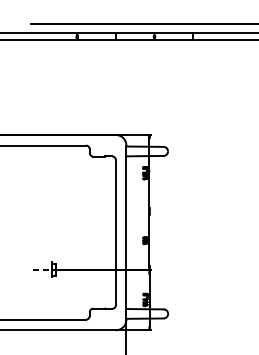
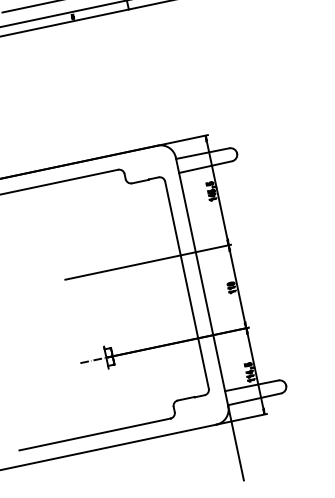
line: (93, 211) -> (148, 261), added

